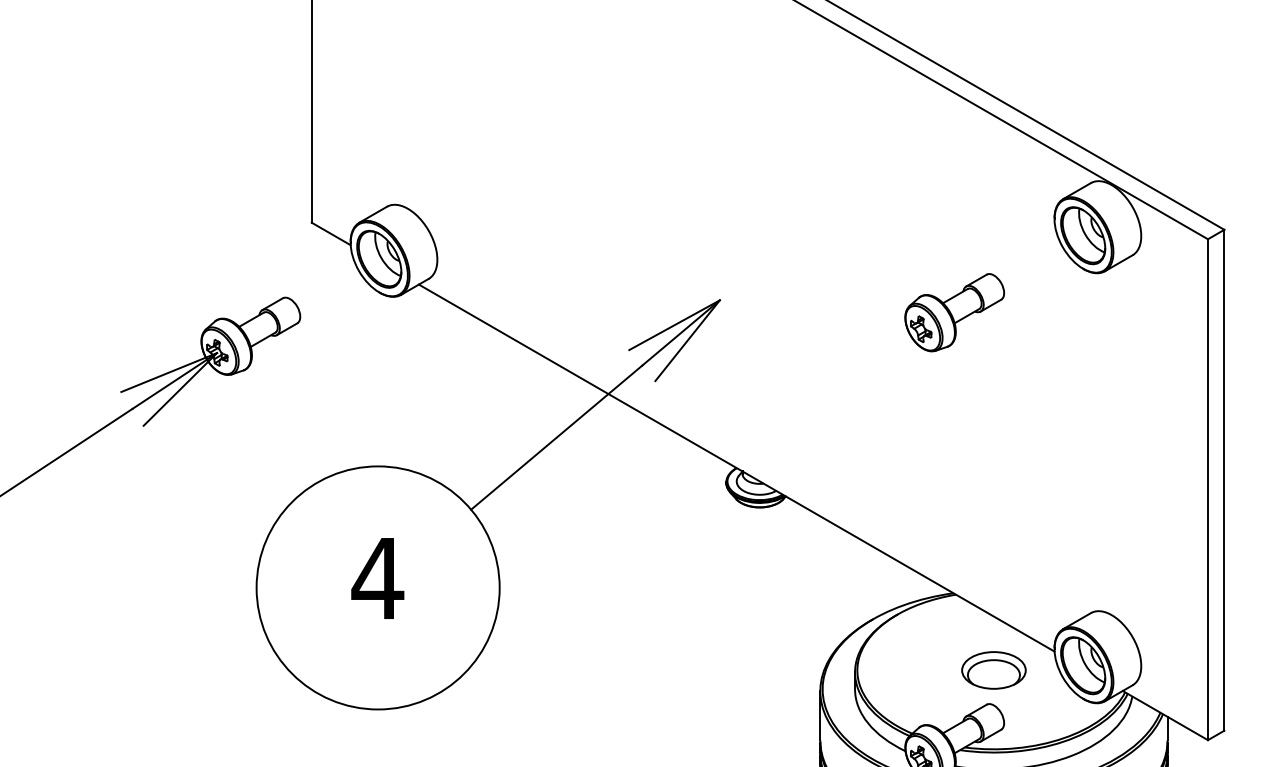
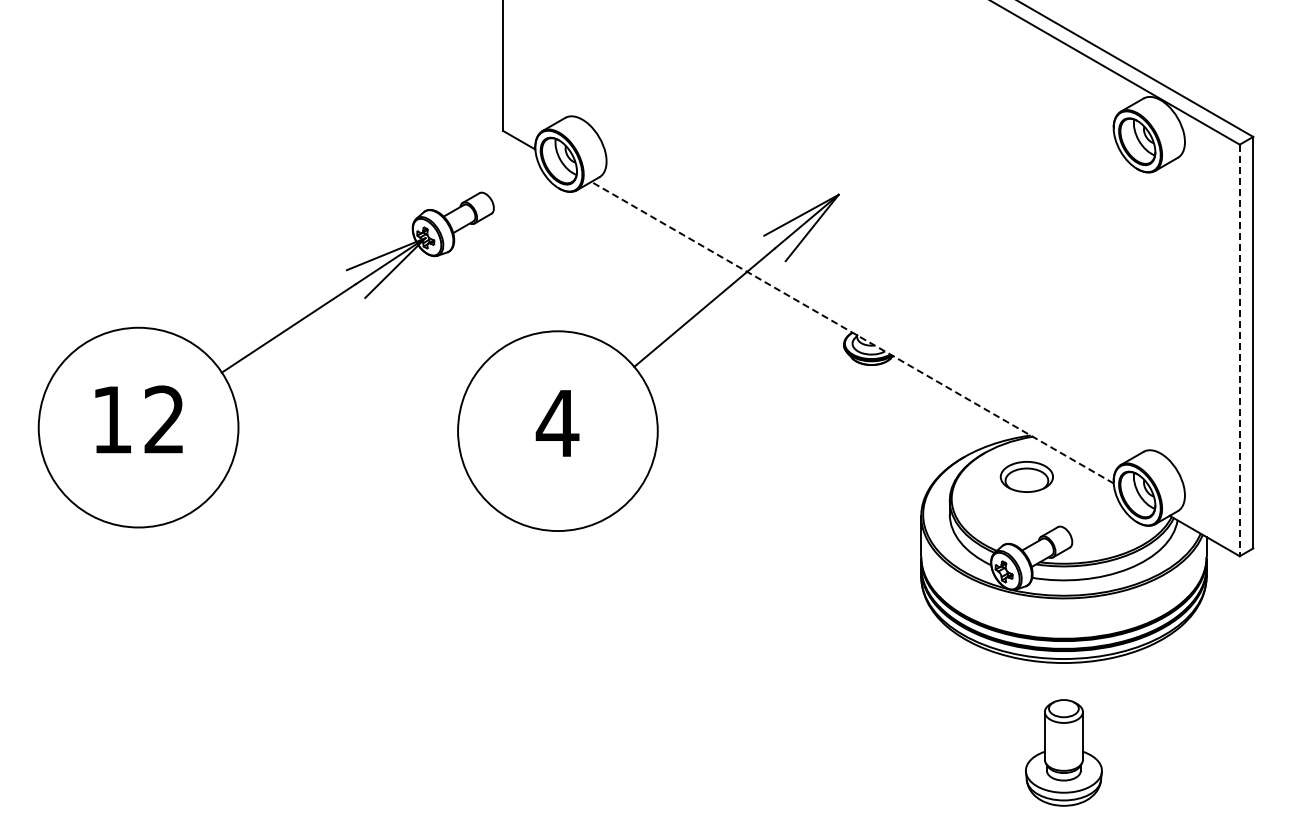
part: (954, 312) -> (1031, 204), removed
line: (736, 467) -> (852, 332), solid -> dashed
line: (1207, 489) -> (1239, 350), solid -> dashed
part: (993, 669) -> (1026, 476), moved

